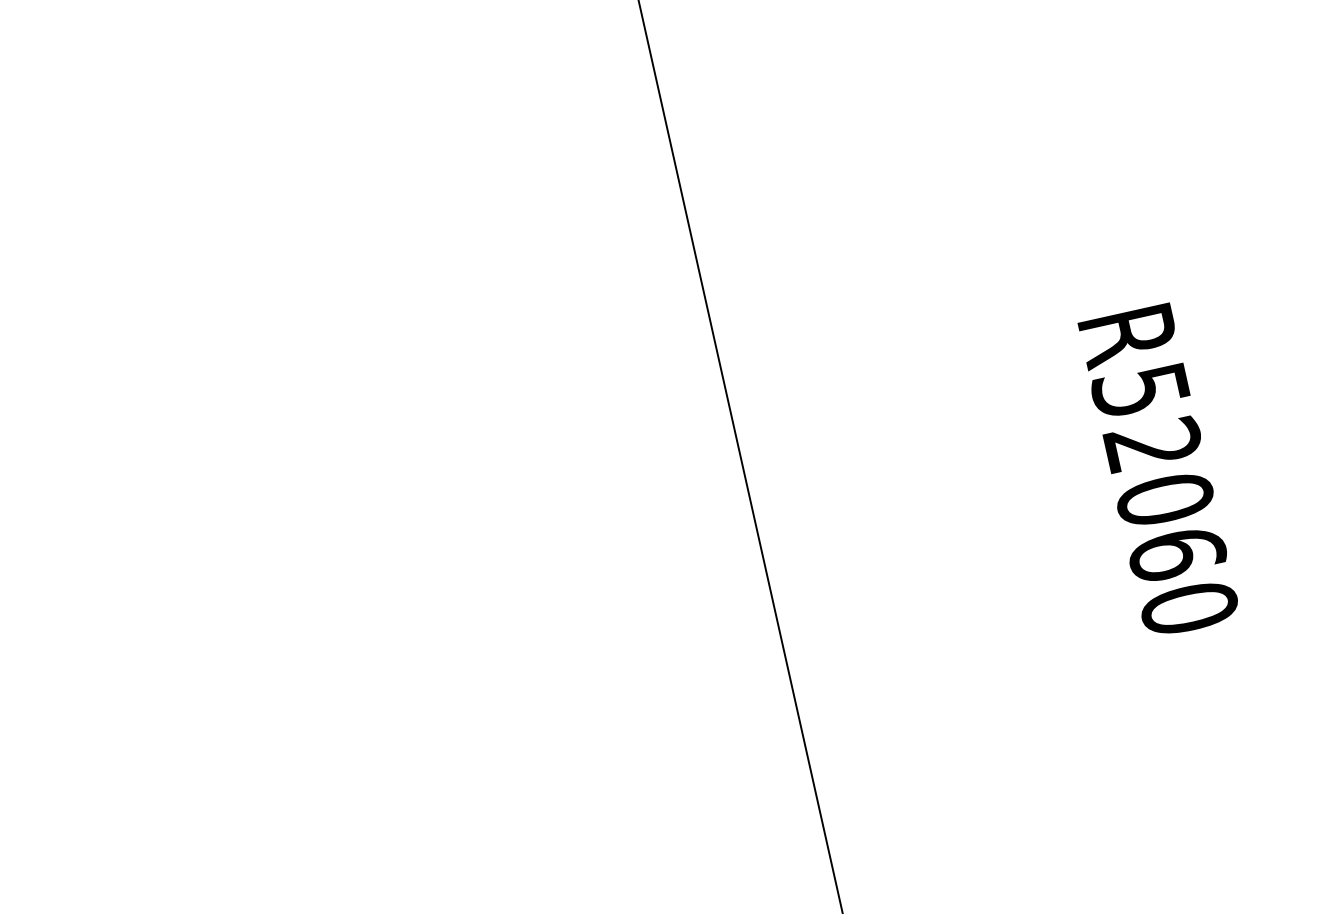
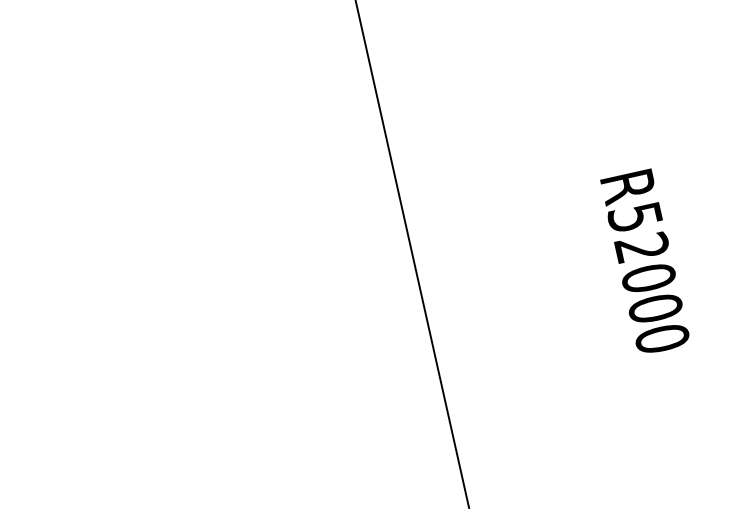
text: (1178, 553) -> (656, 308), R52060 -> R52000

